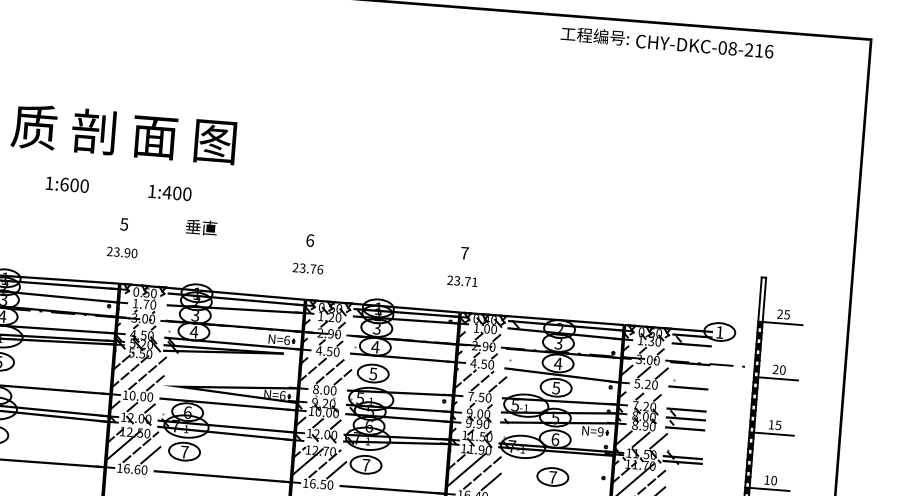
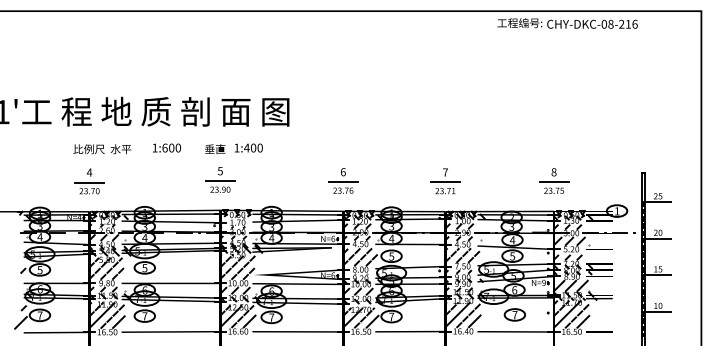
text: (66, 183) -> (166, 147), moved
text: (202, 226) -> (215, 148), moved
line: (123, 240) -> (220, 181), added
line: (307, 256) -> (342, 182), added
line: (463, 268) -> (445, 182), added
part: (628, 278) -> (554, 180), added

